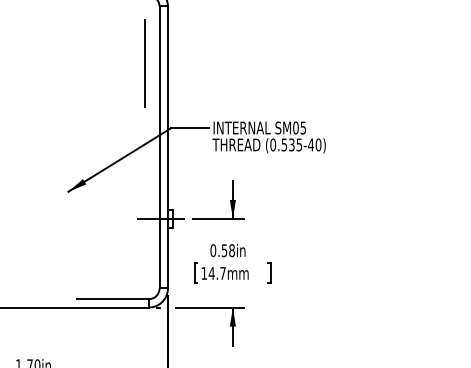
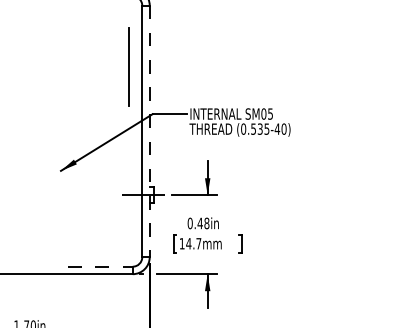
line: (144, 63) -> (128, 67), moved
line: (167, 147) -> (149, 131), solid -> dashed
text: (224, 250) -> (200, 223), 0.58in -> 0.48in
line: (113, 299) -> (101, 267), solid -> dashed

